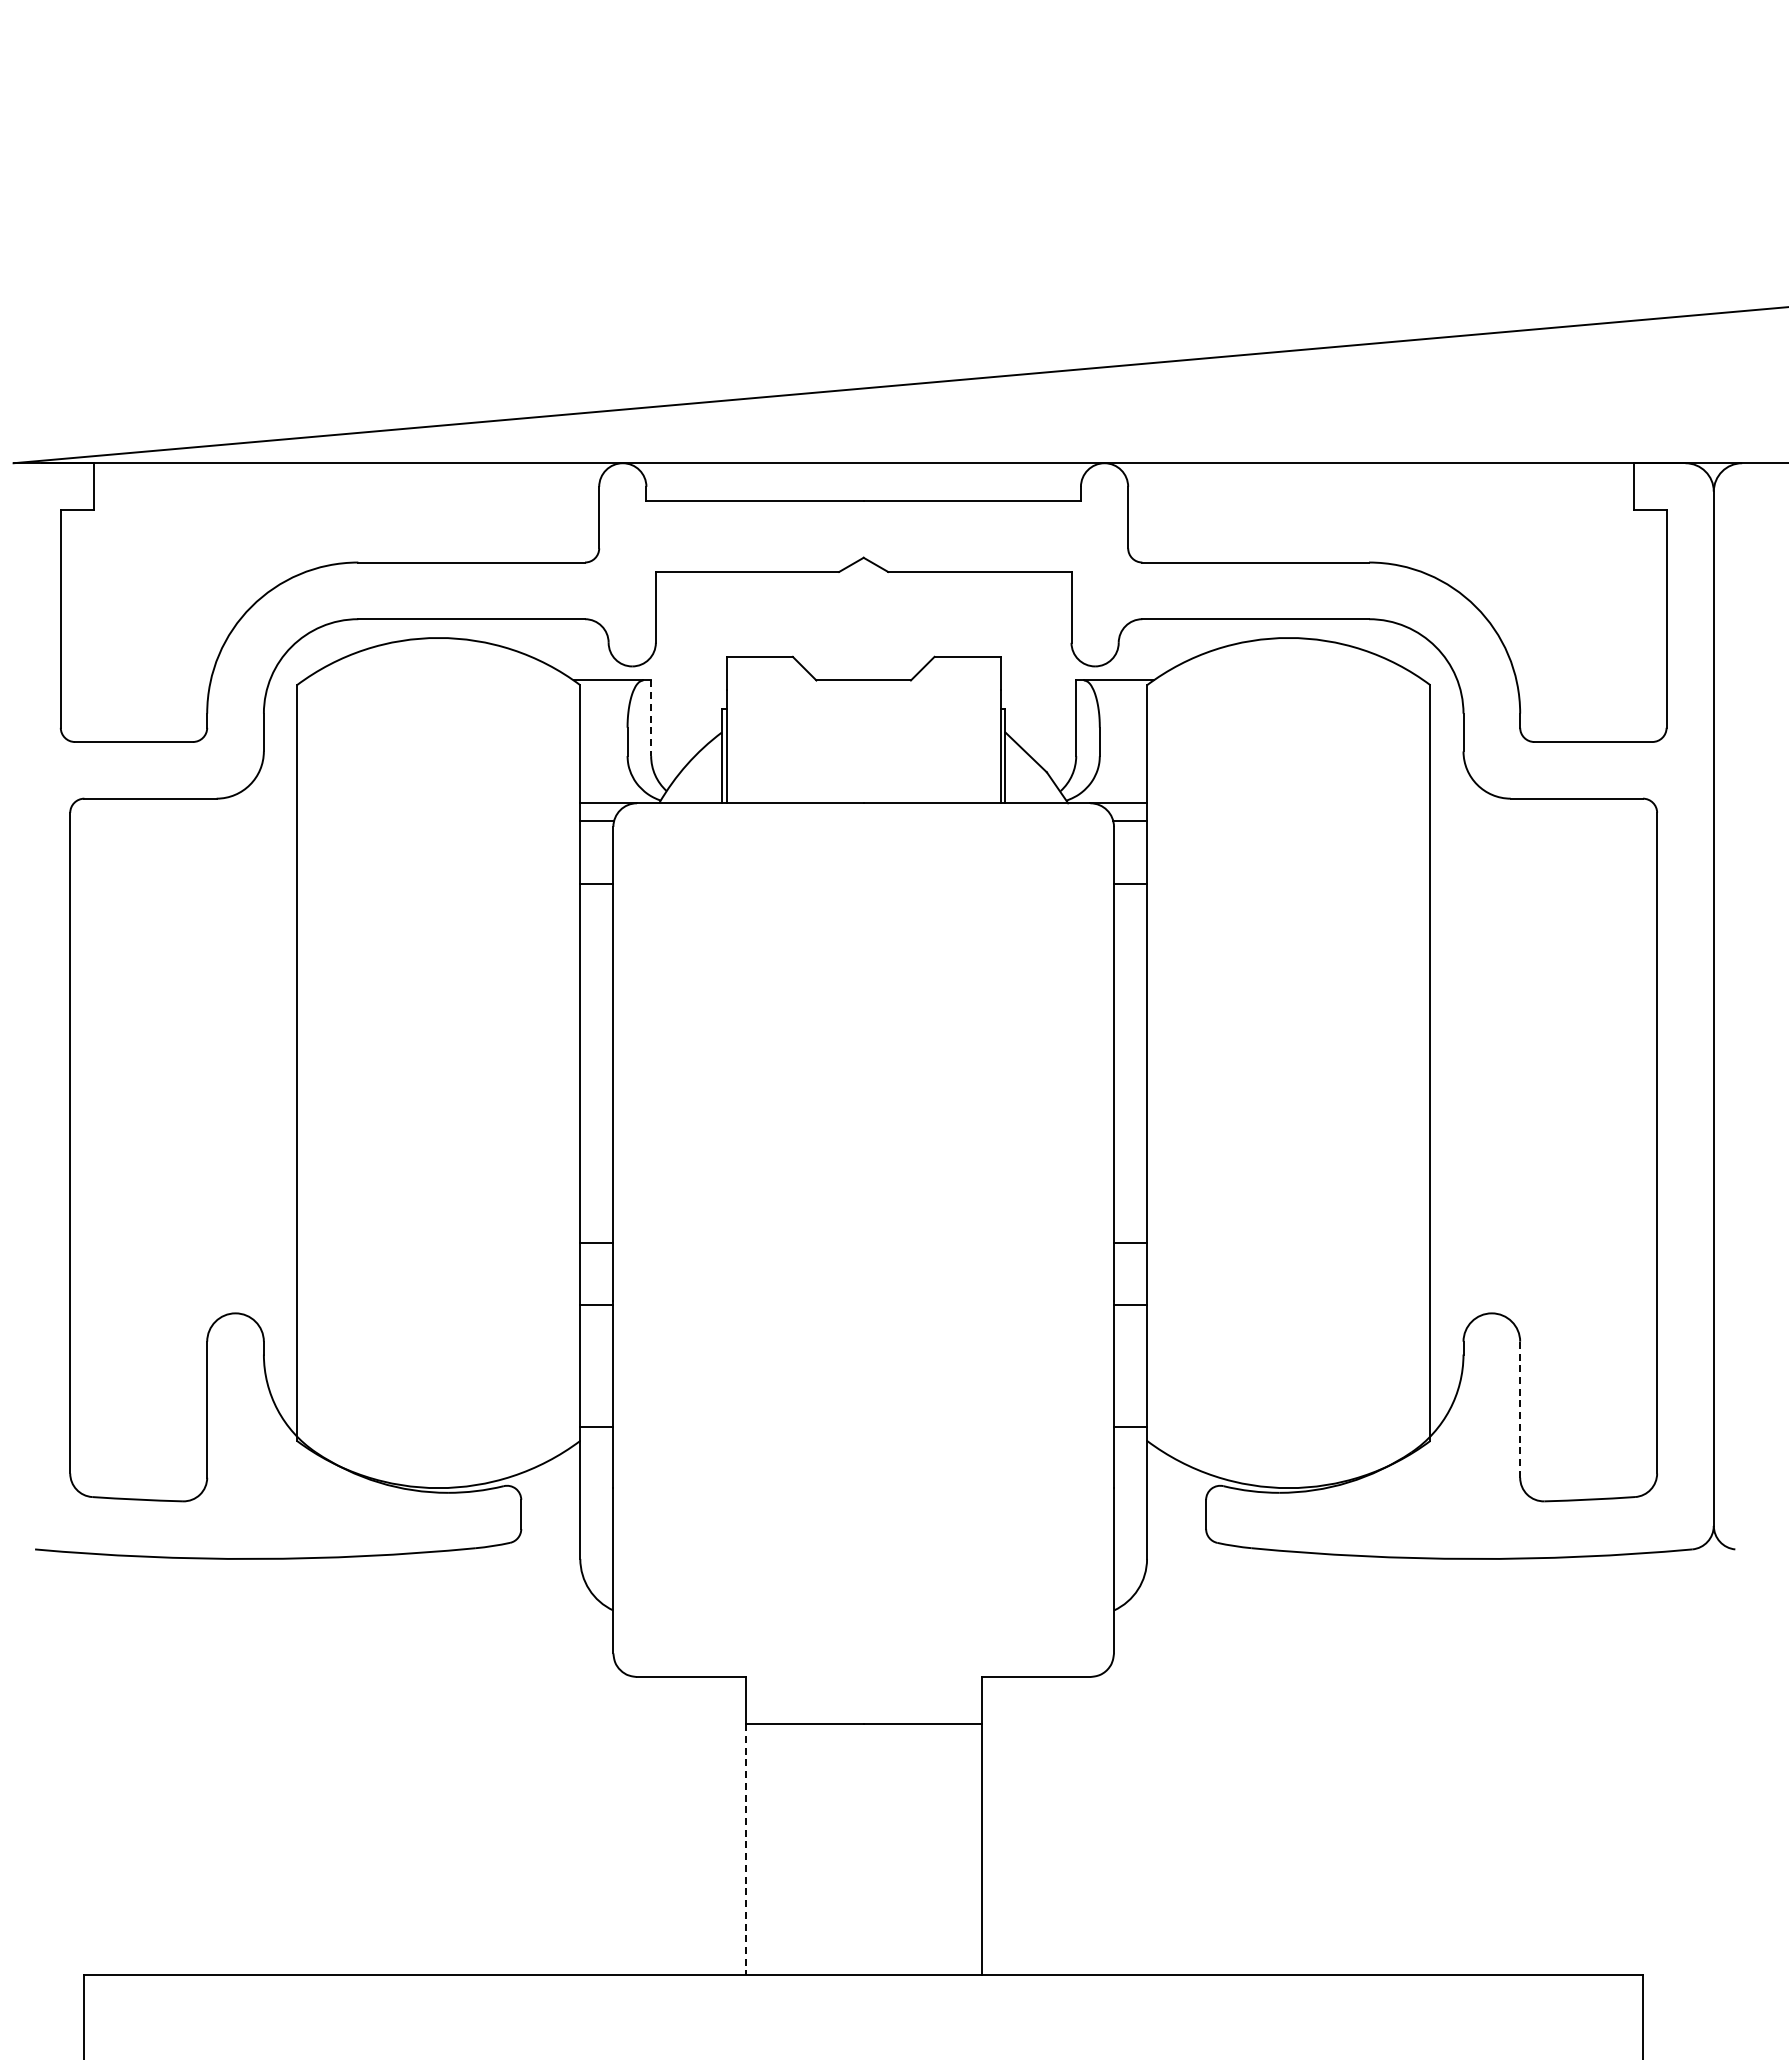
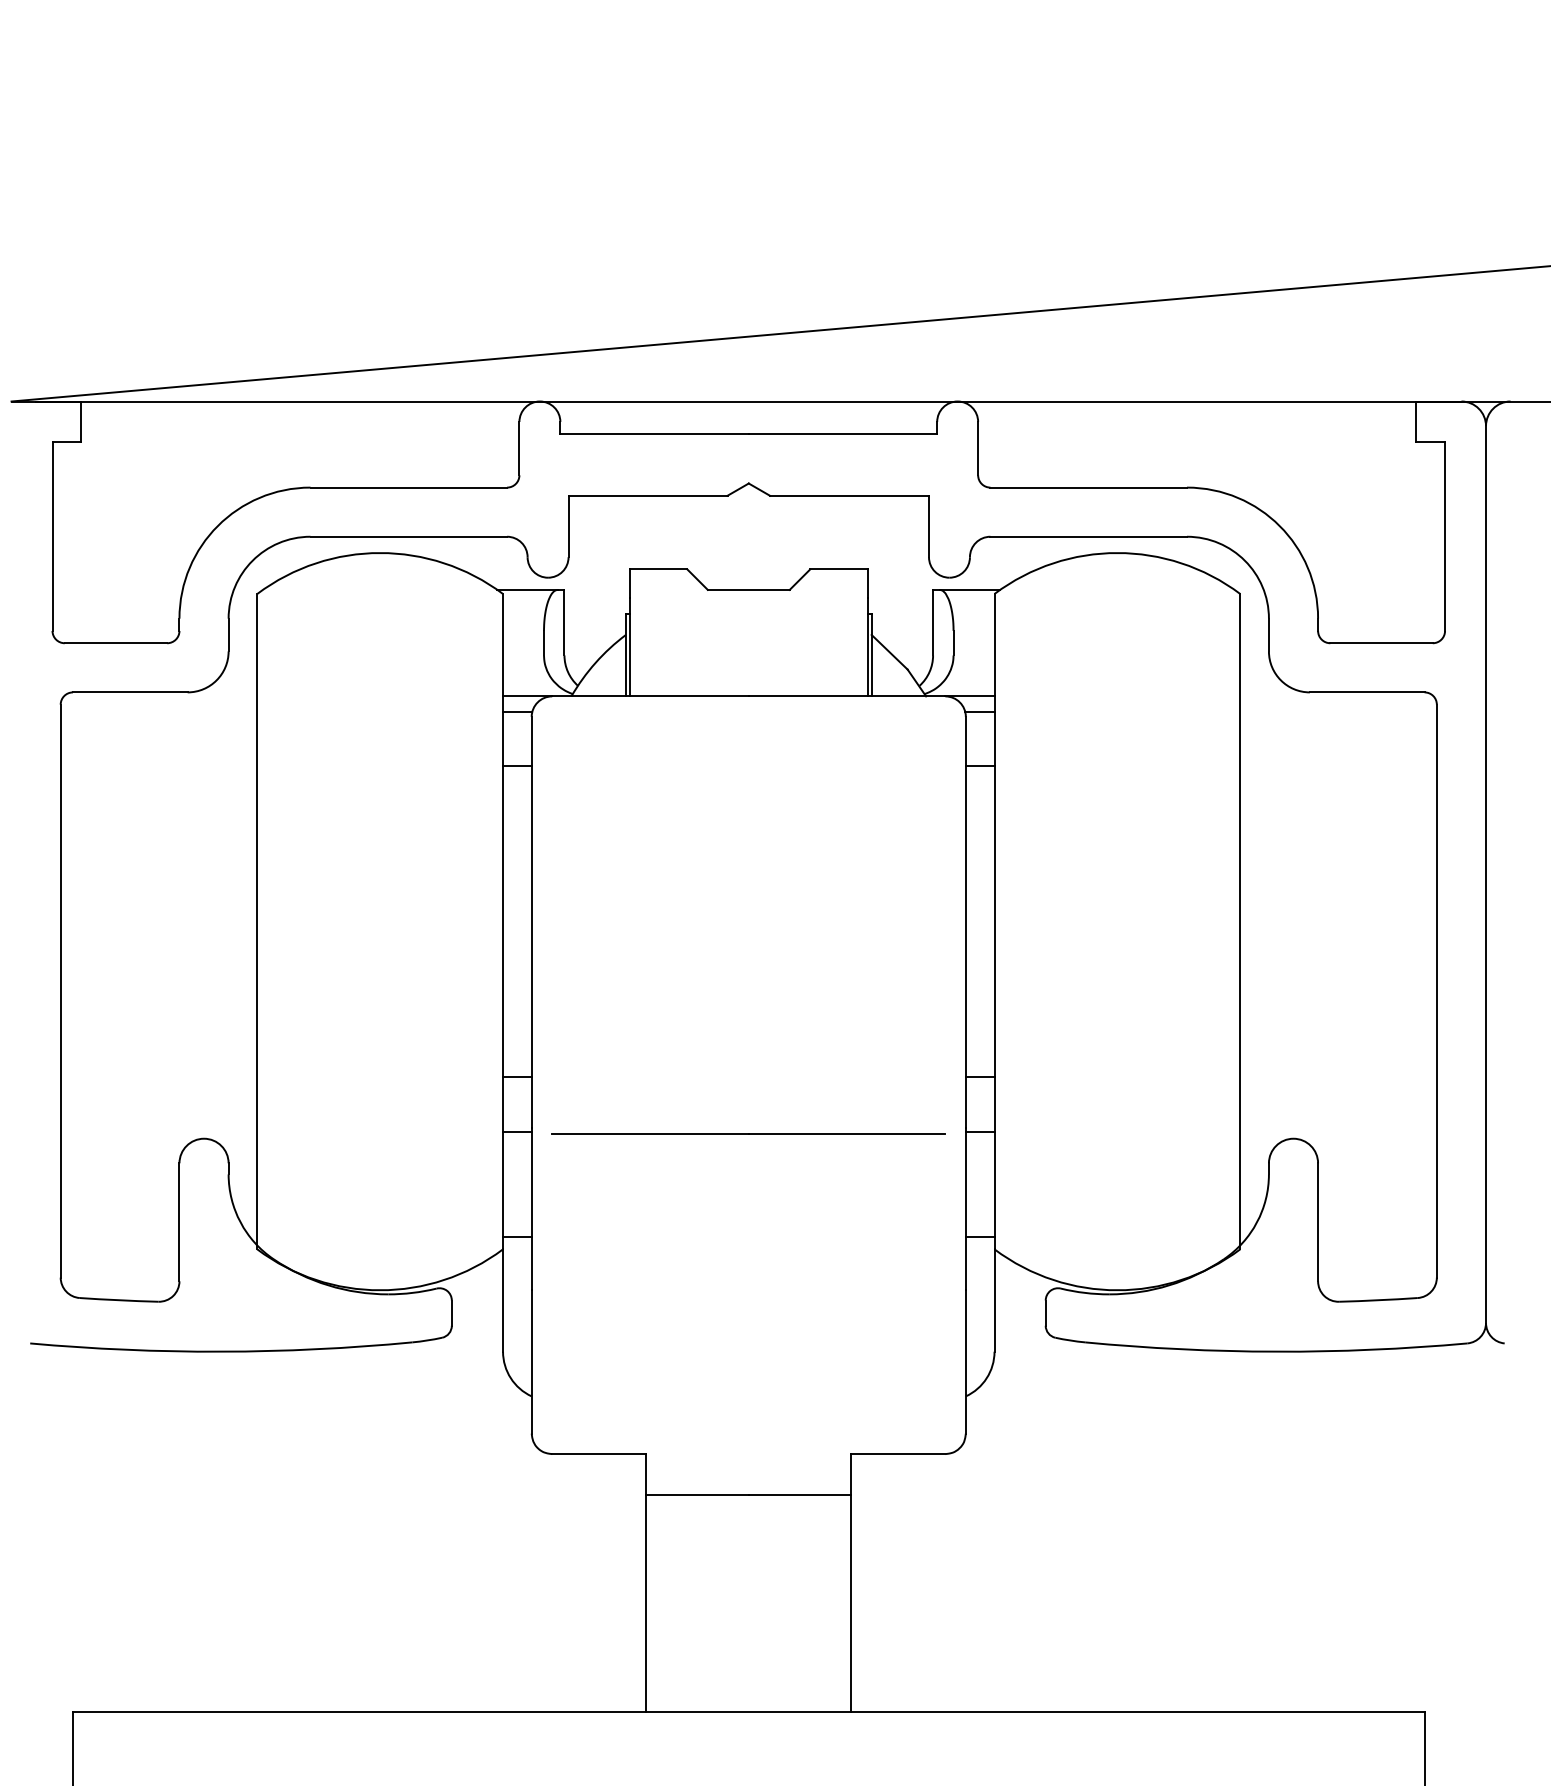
line: (651, 718) -> (564, 622), dashed -> solid
line: (863, 1307) -> (748, 1133), added
line: (1520, 1409) -> (1318, 1222), dashed -> solid
line: (745, 1849) -> (646, 1603), dashed -> solid

